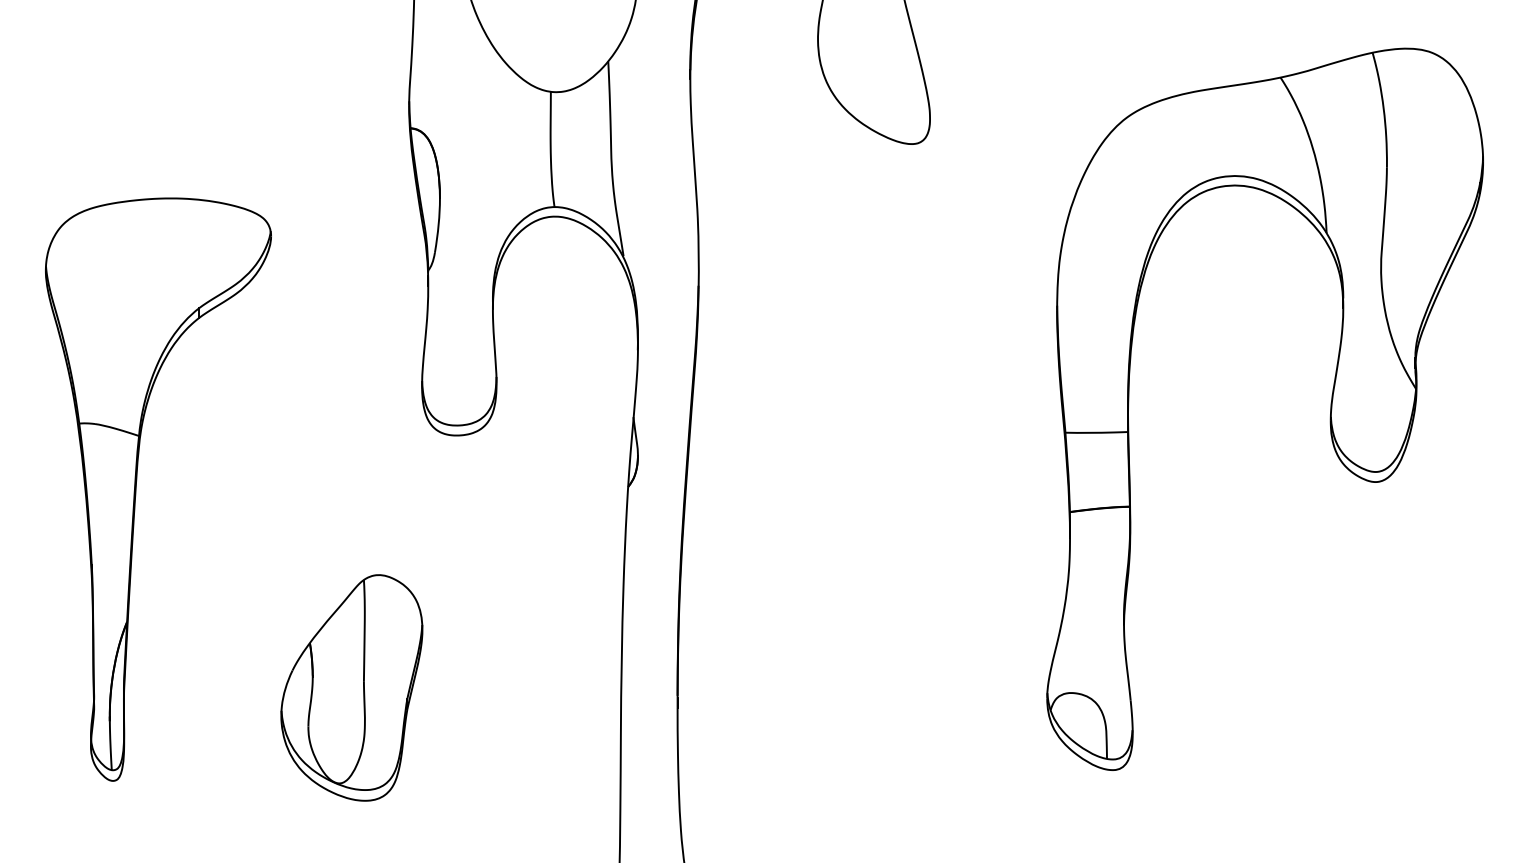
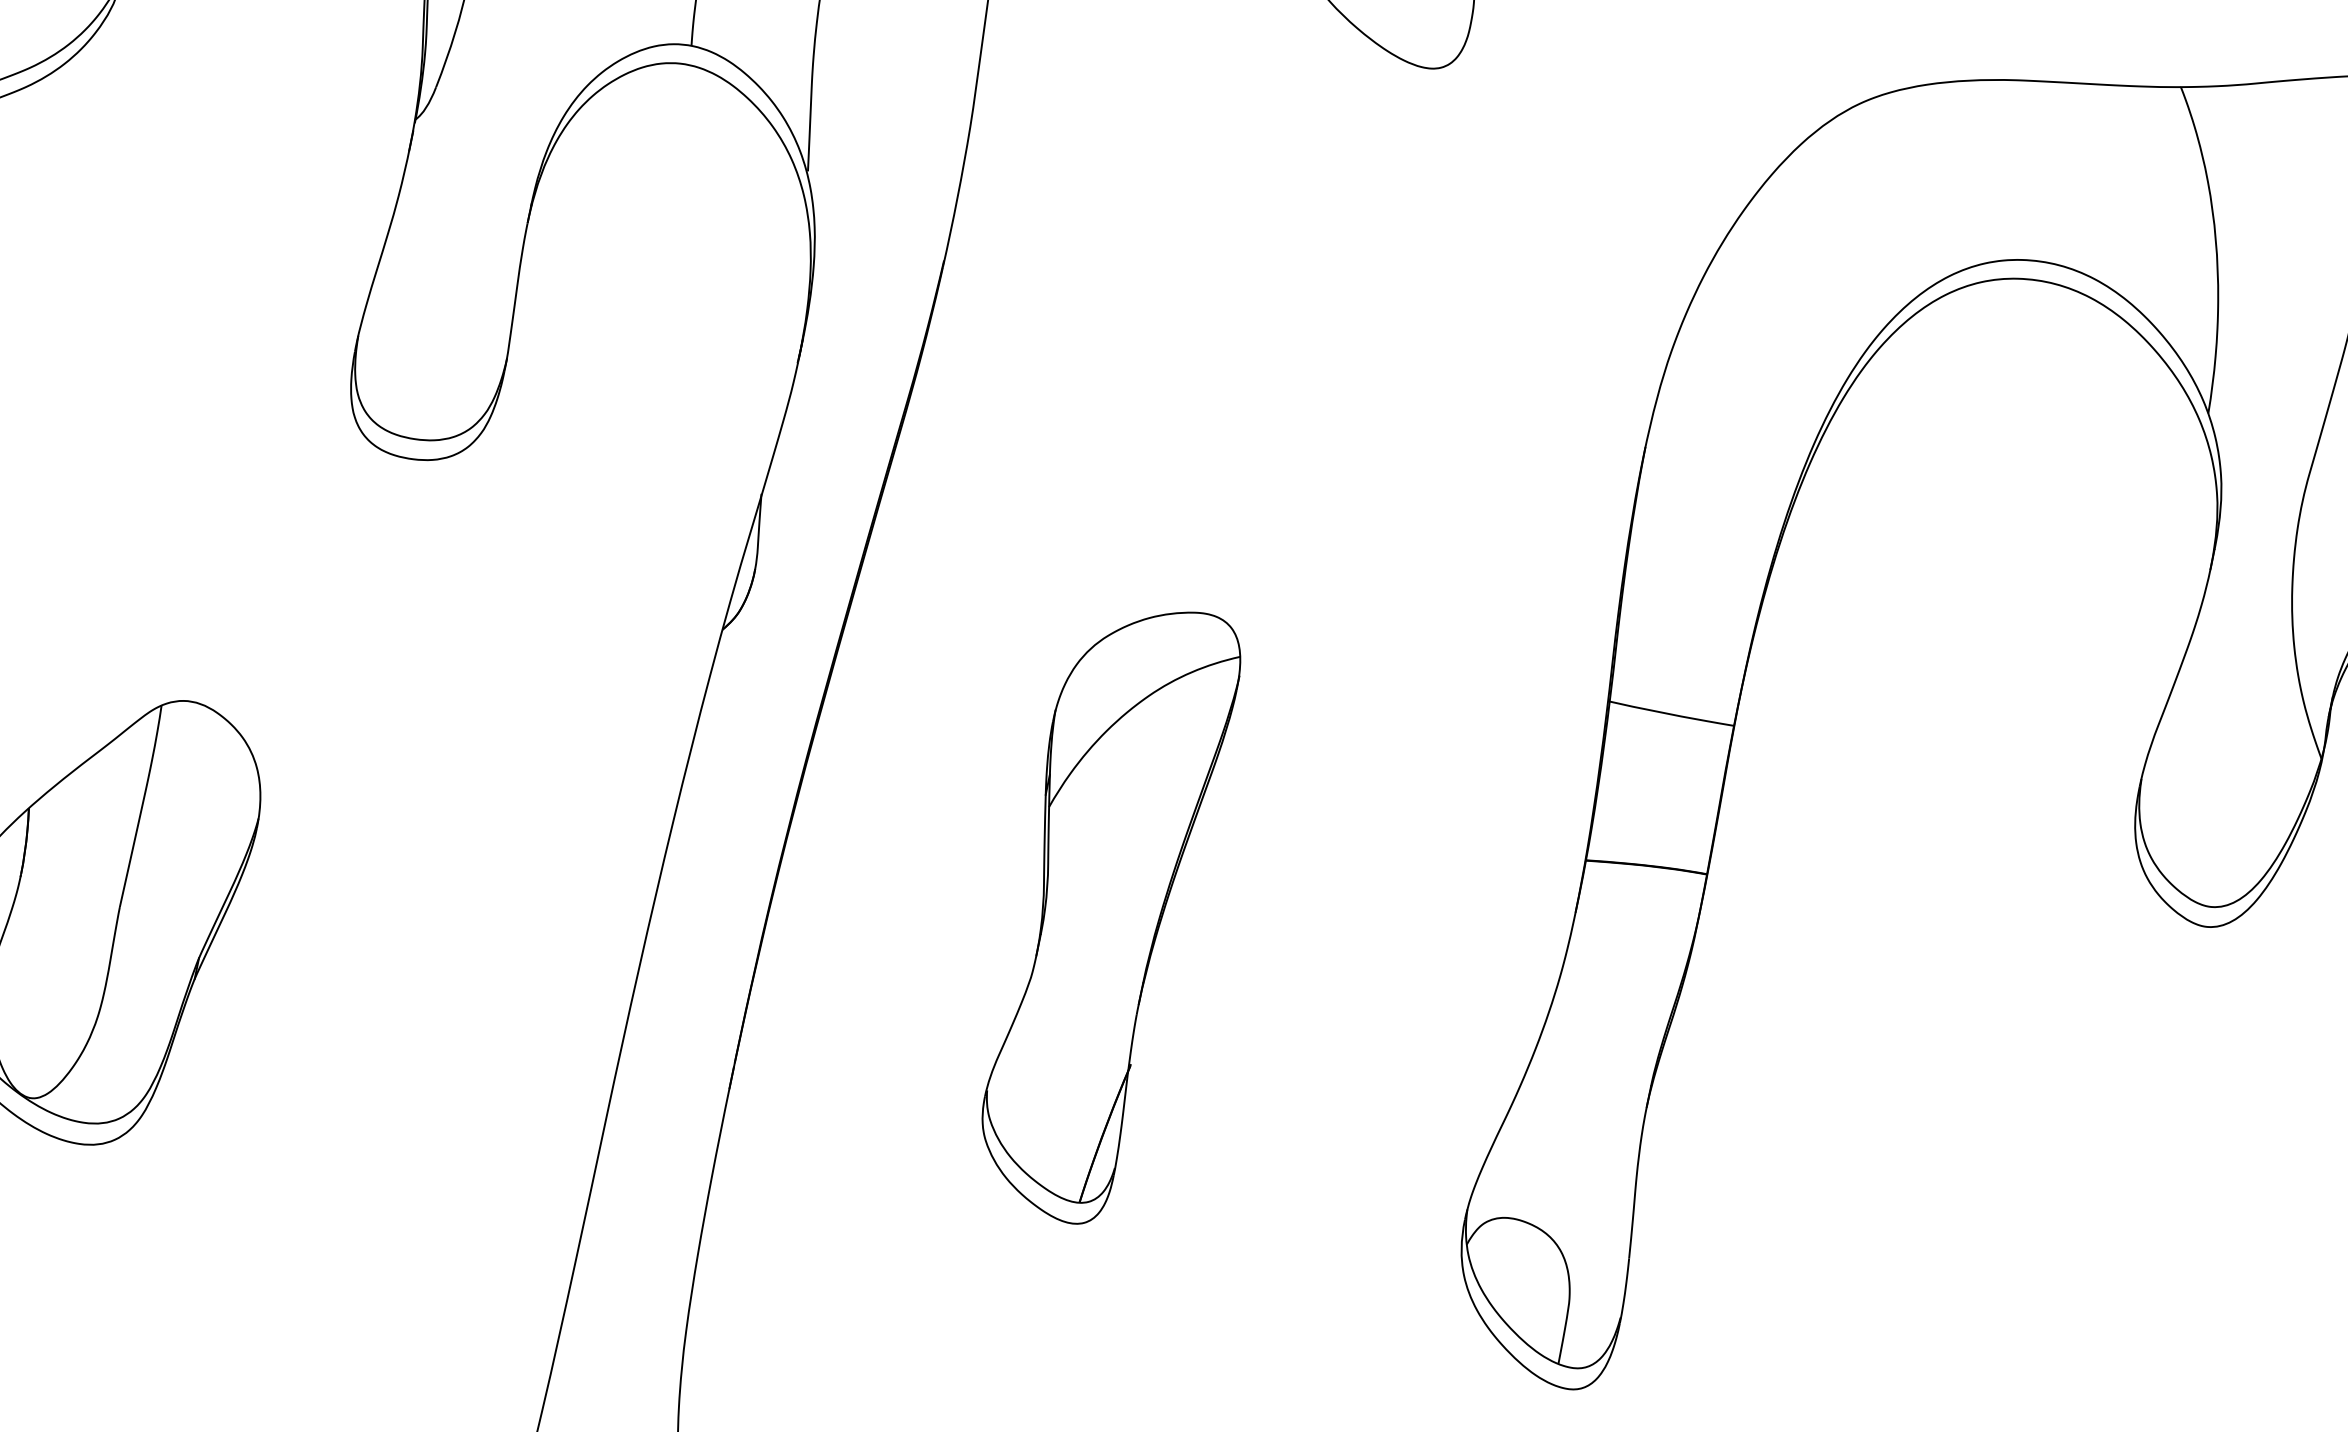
part: (840, 584) -> (1102, 909), added

